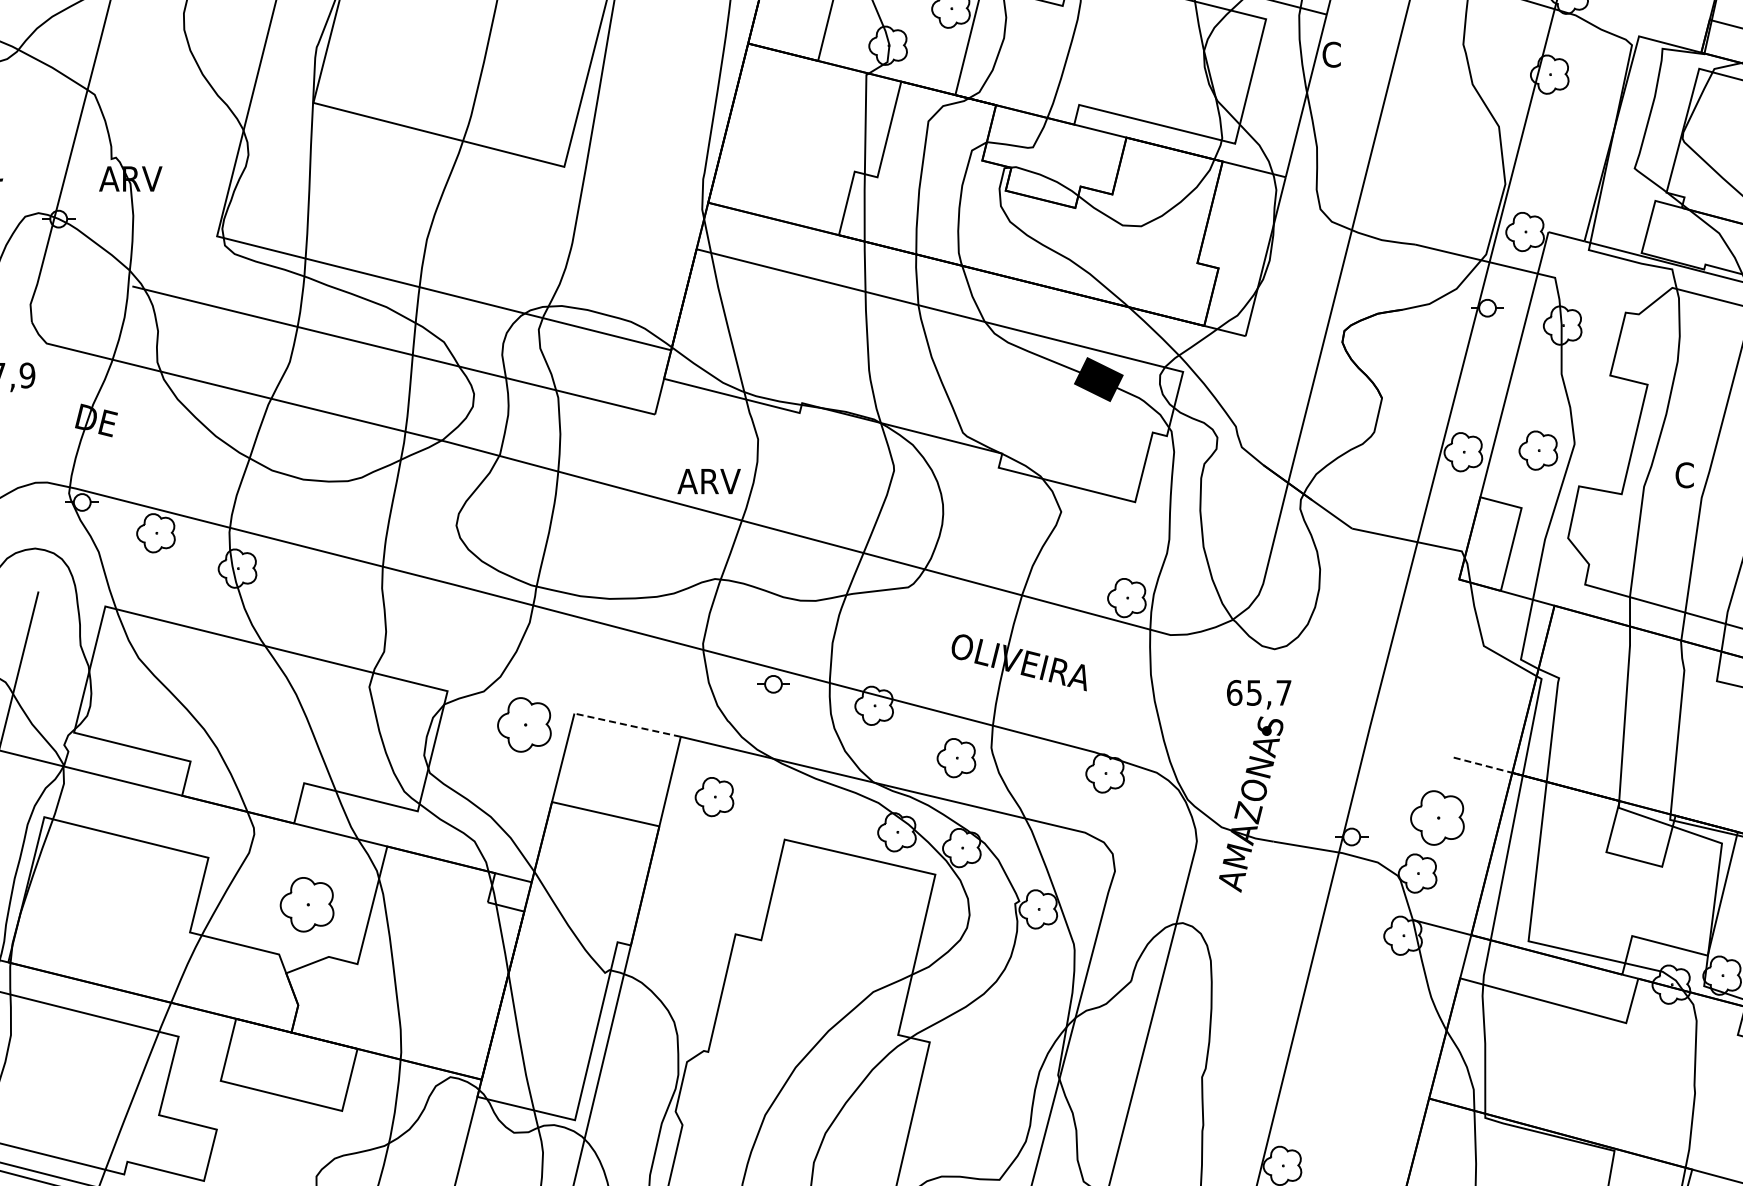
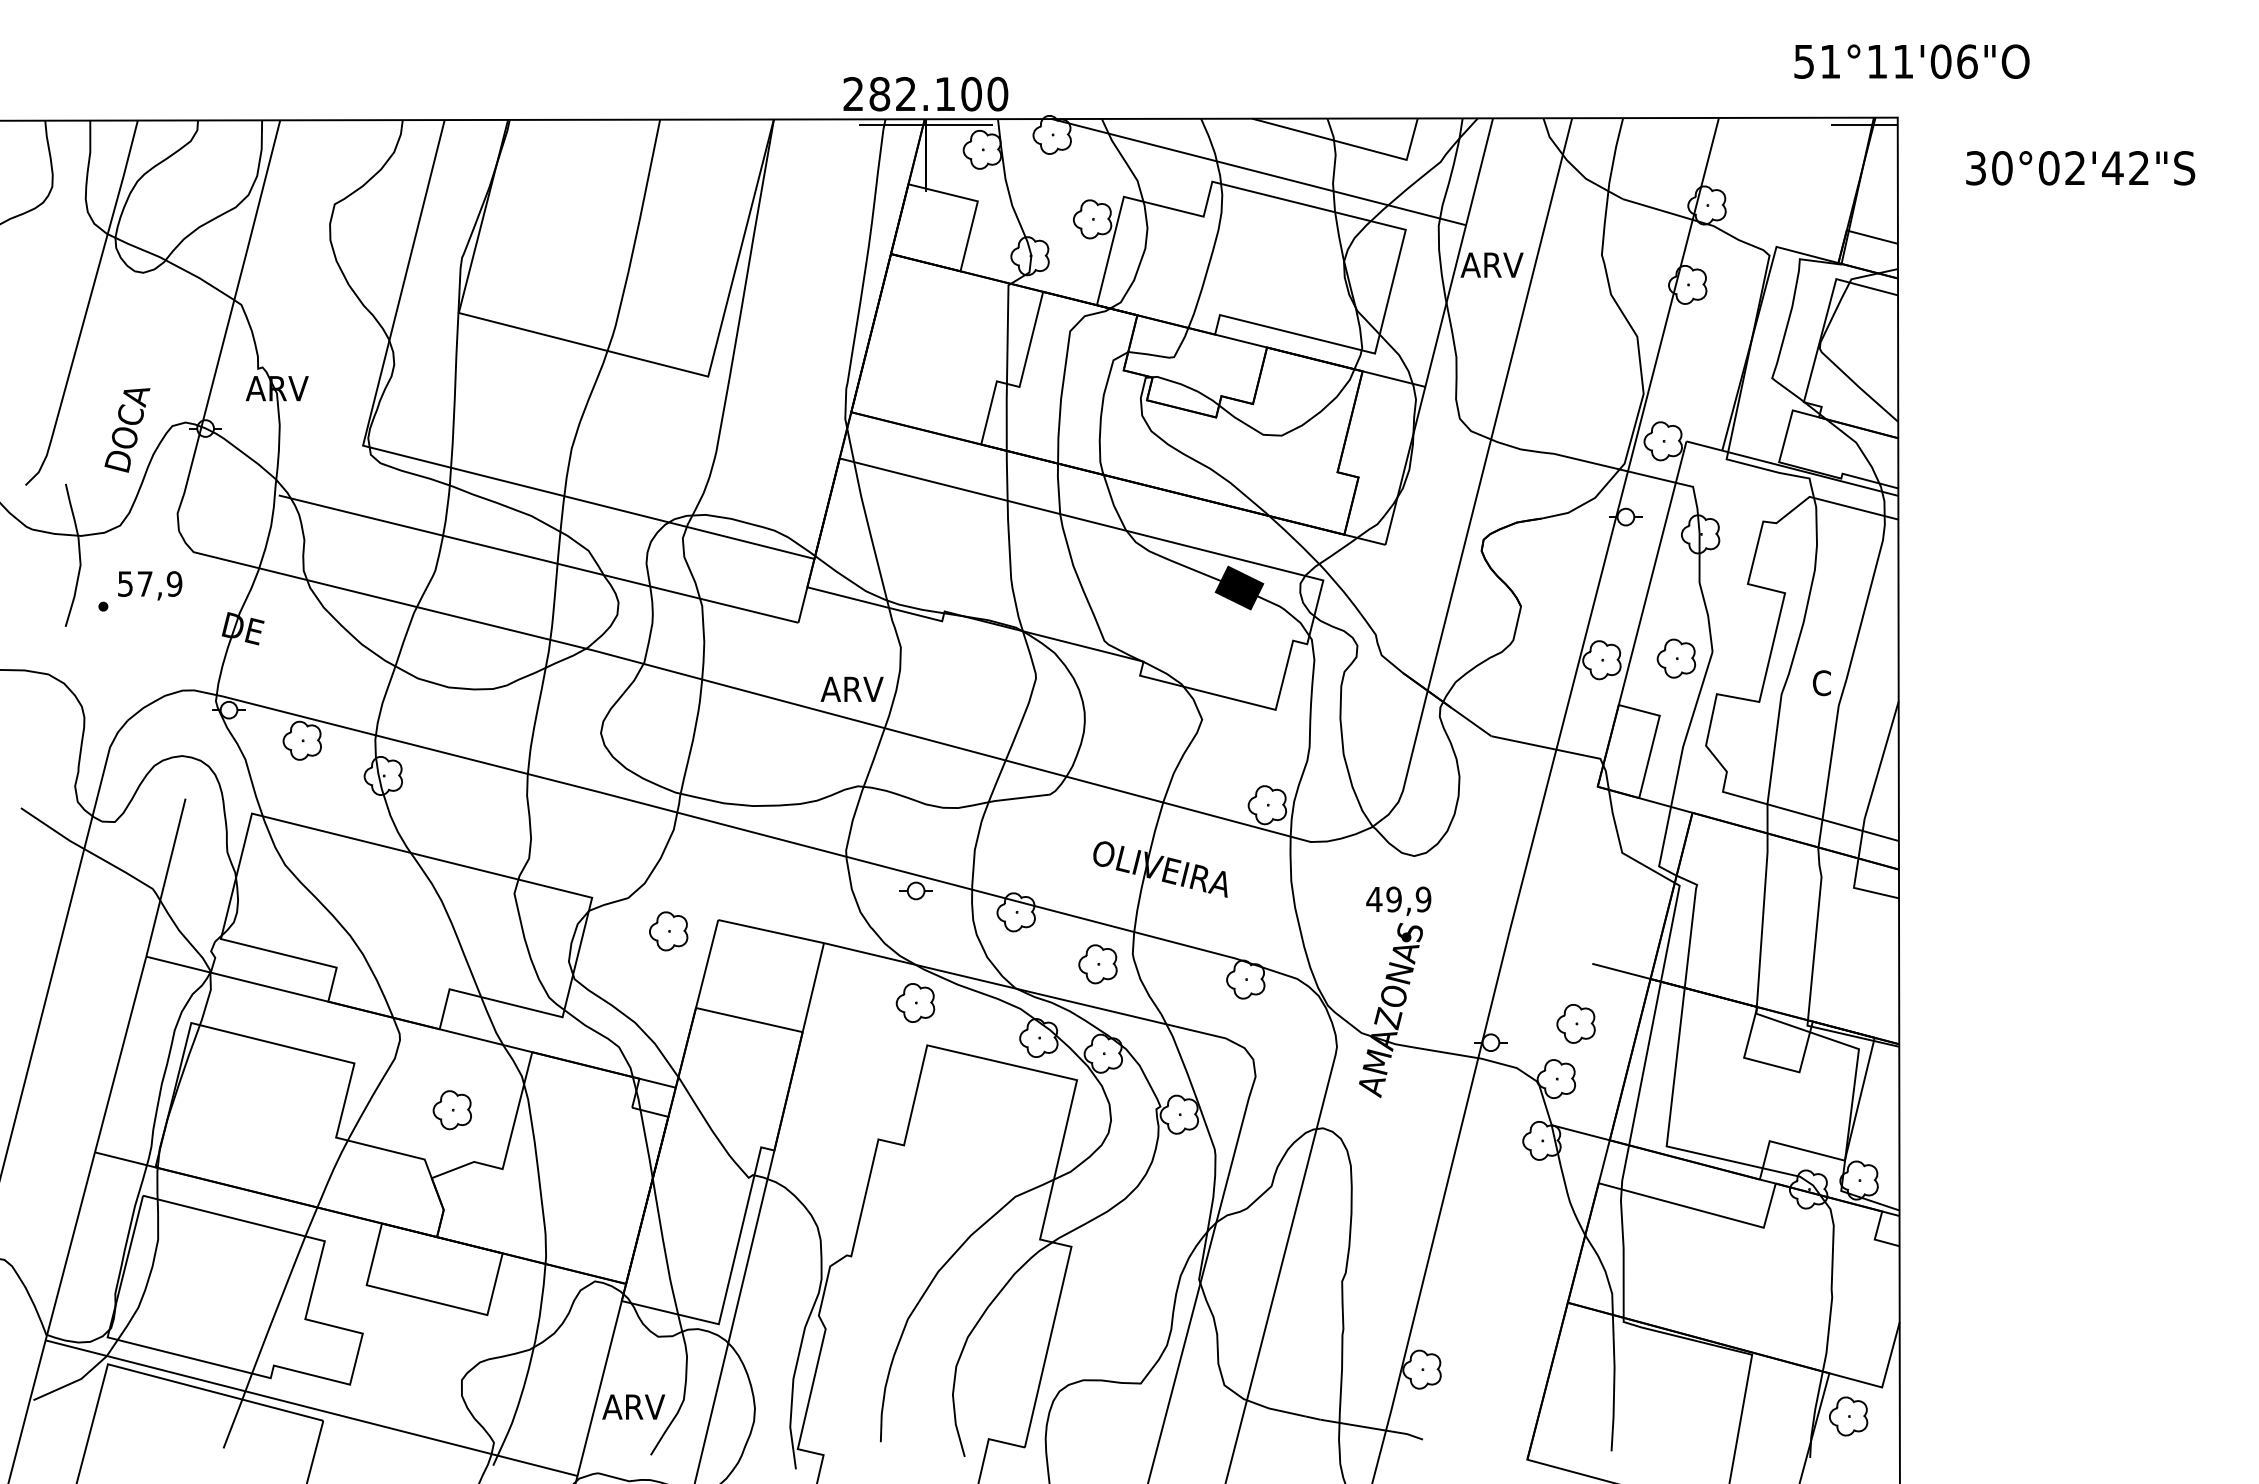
text: (1352, 55) -> (1491, 265), C -> ARV
text: (1258, 692) -> (1398, 899), 65,7 -> 49,9
part: (524, 725) -> (668, 931), size x0.71
line: (626, 725) -> (770, 931), dashed -> solid
line: (1483, 765) -> (1621, 971), dashed -> solid
part: (714, 796) -> (915, 1002), moved
part: (1436, 817) -> (1575, 1023), size x0.71
part: (306, 905) -> (451, 1110), size x0.71

